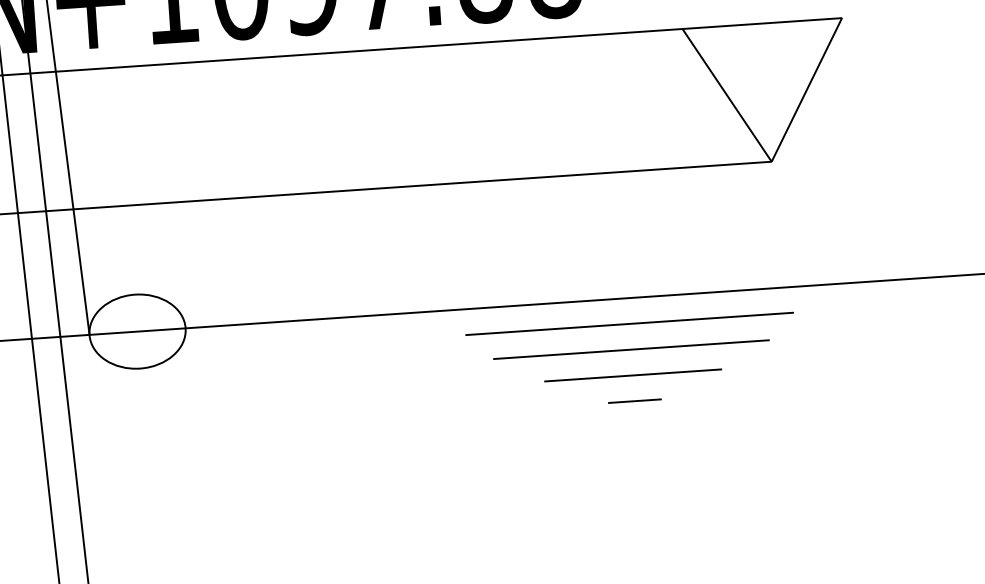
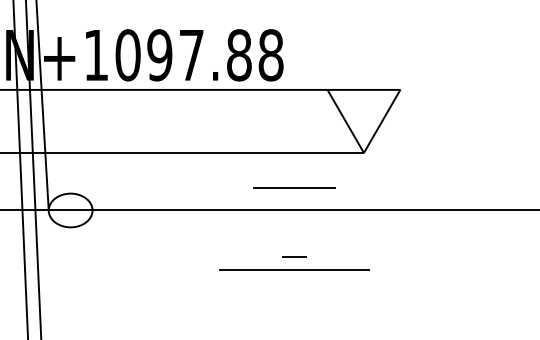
line: (629, 322) -> (294, 269), moved
line: (631, 348) -> (294, 233), removed
line: (633, 374) -> (294, 187), moved

